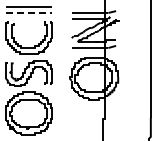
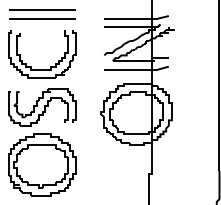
line: (29, 12) -> (42, 18), dashed -> solid

